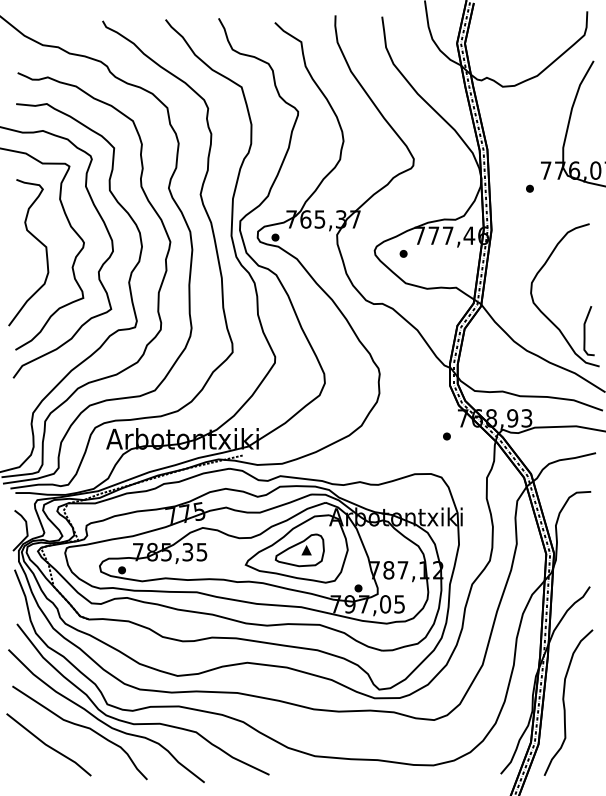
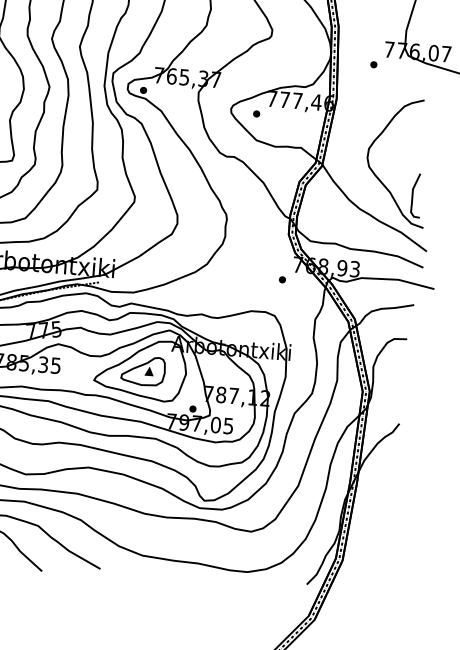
curve: (564, 702) -> (368, 525), removed

